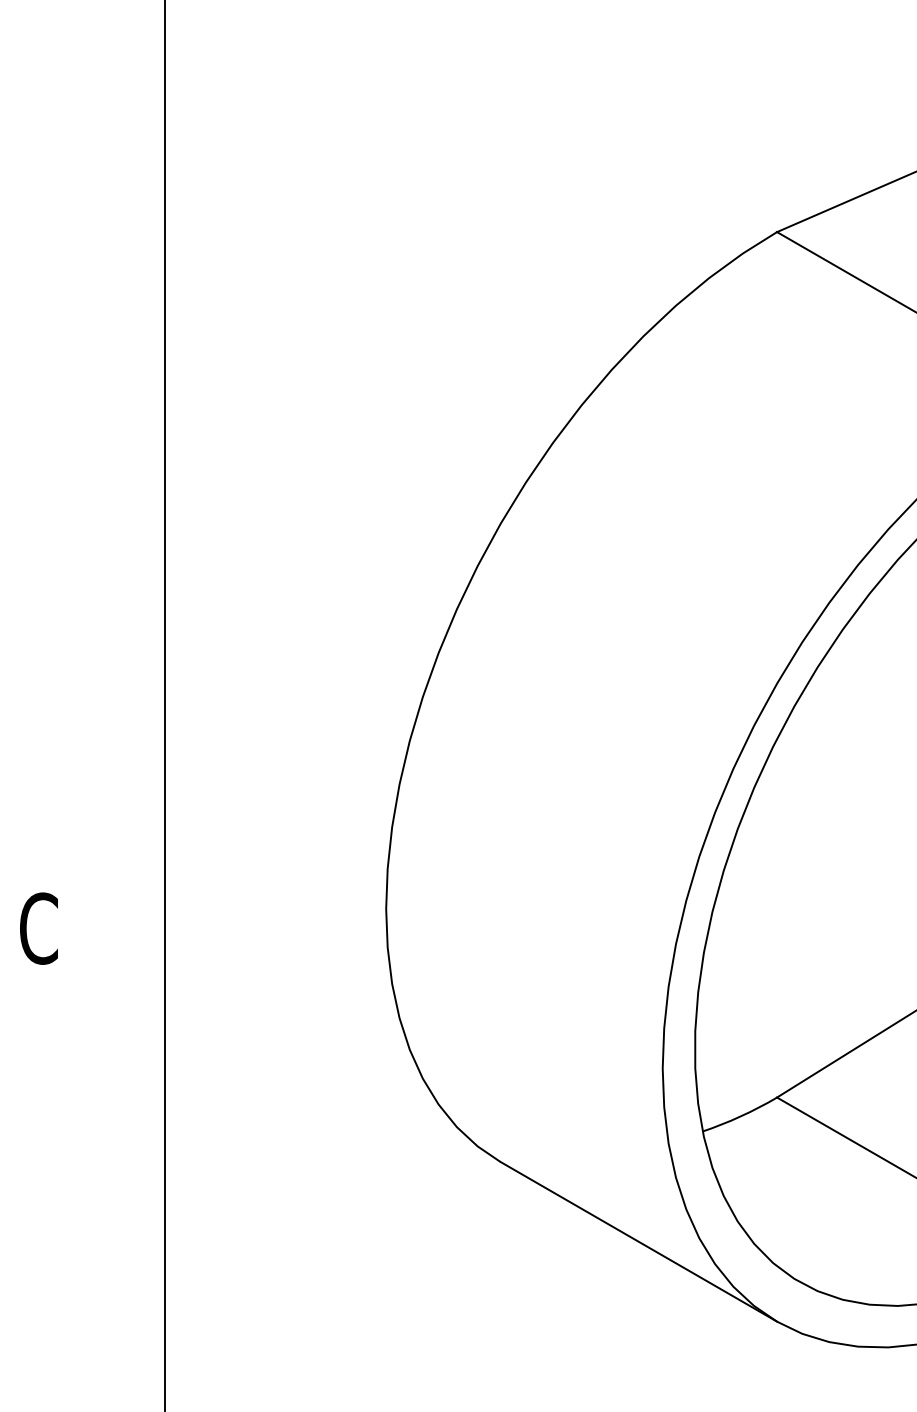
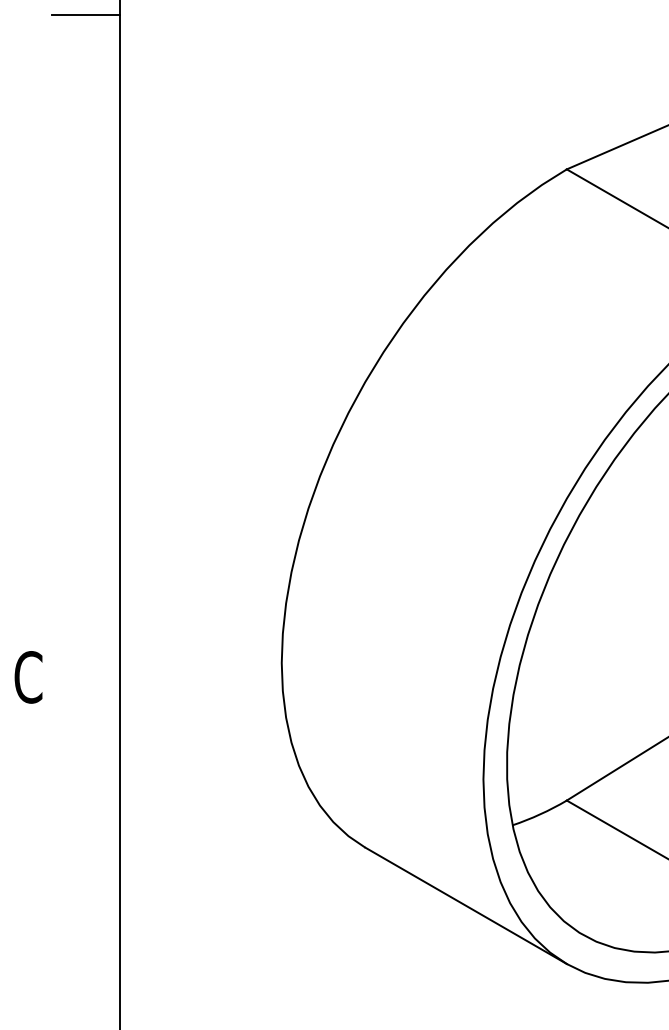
line: (117, 20) -> (85, 15), added

